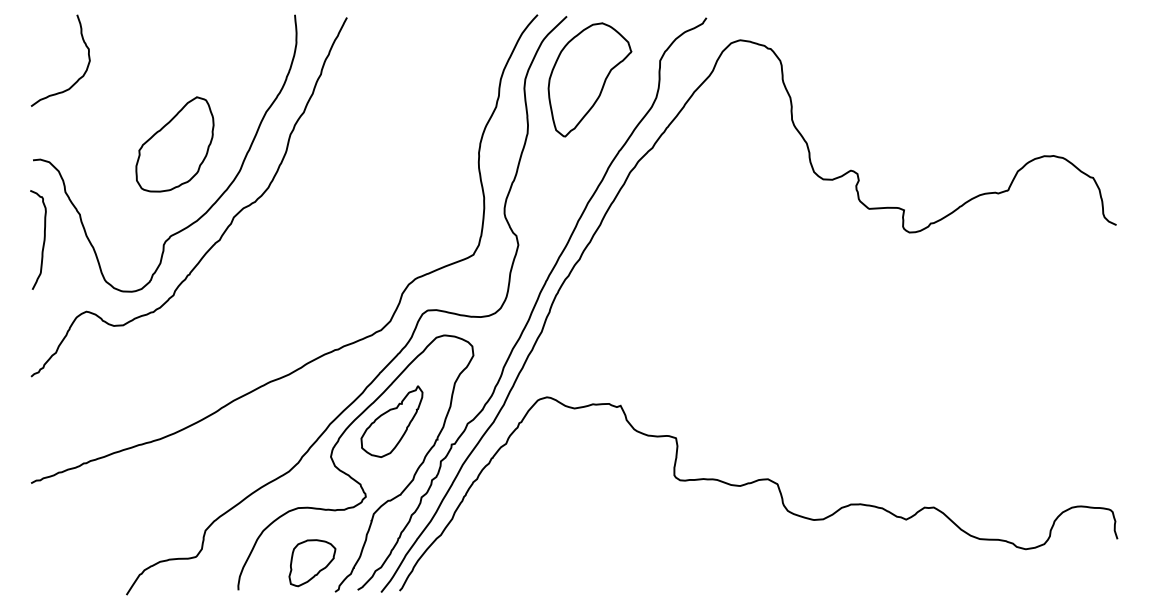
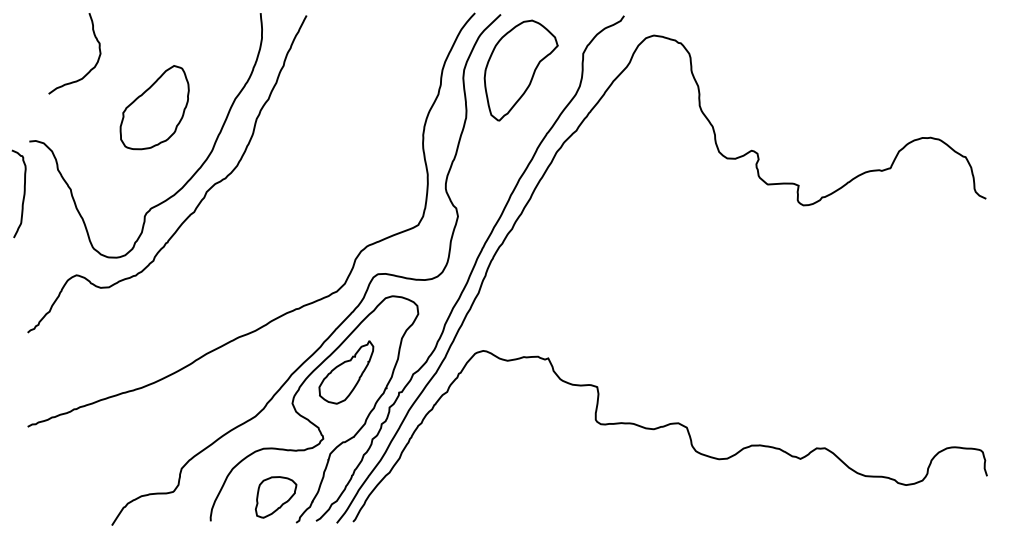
curve: (78, 78) -> (90, 69), moved
part: (174, 144) -> (154, 107), moved
curve: (43, 239) -> (23, 193), moved

